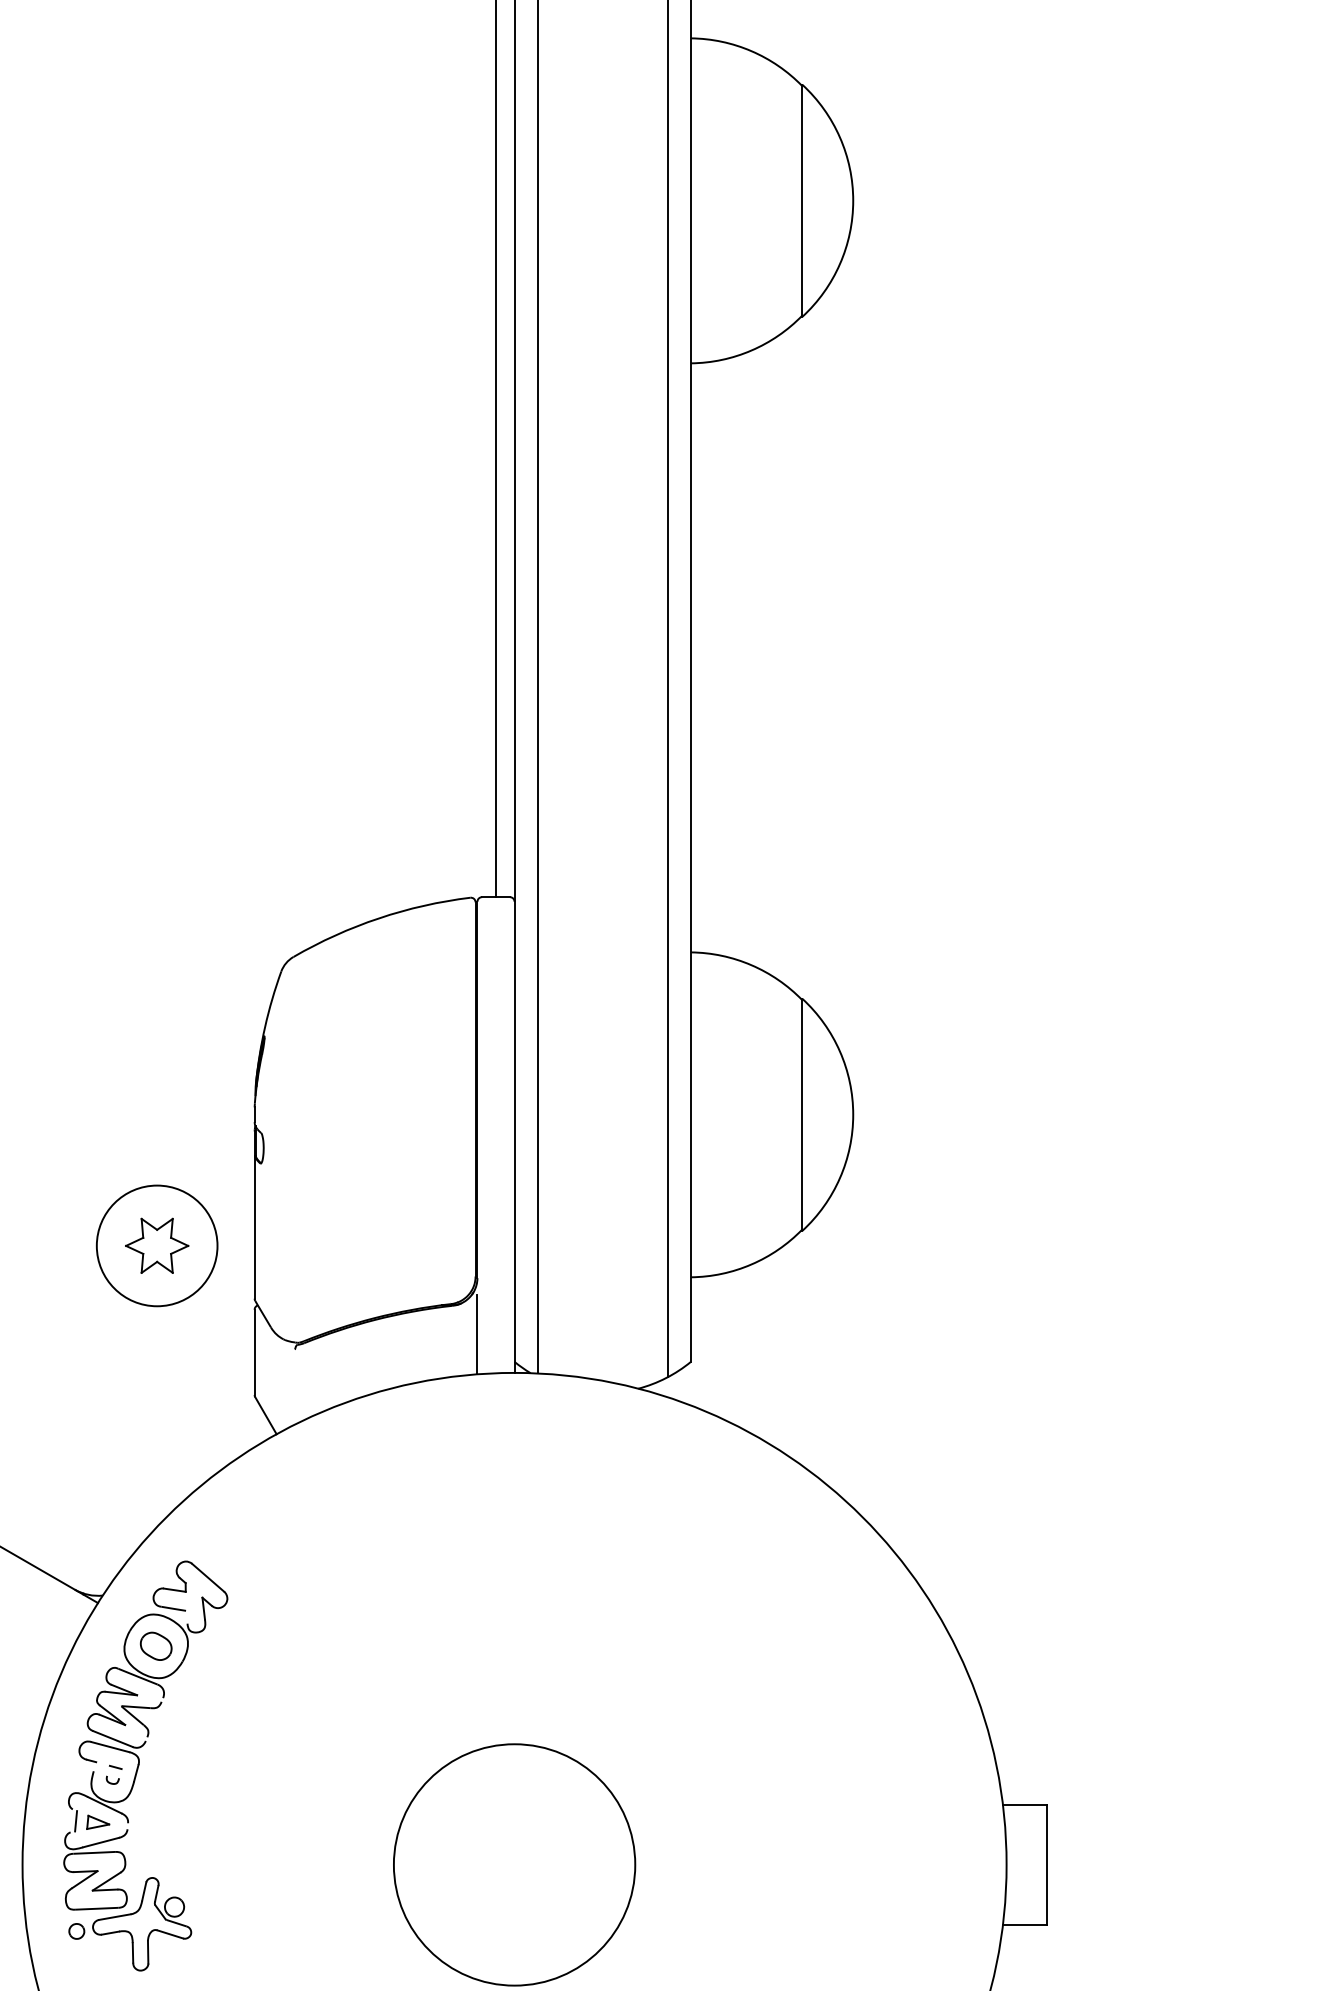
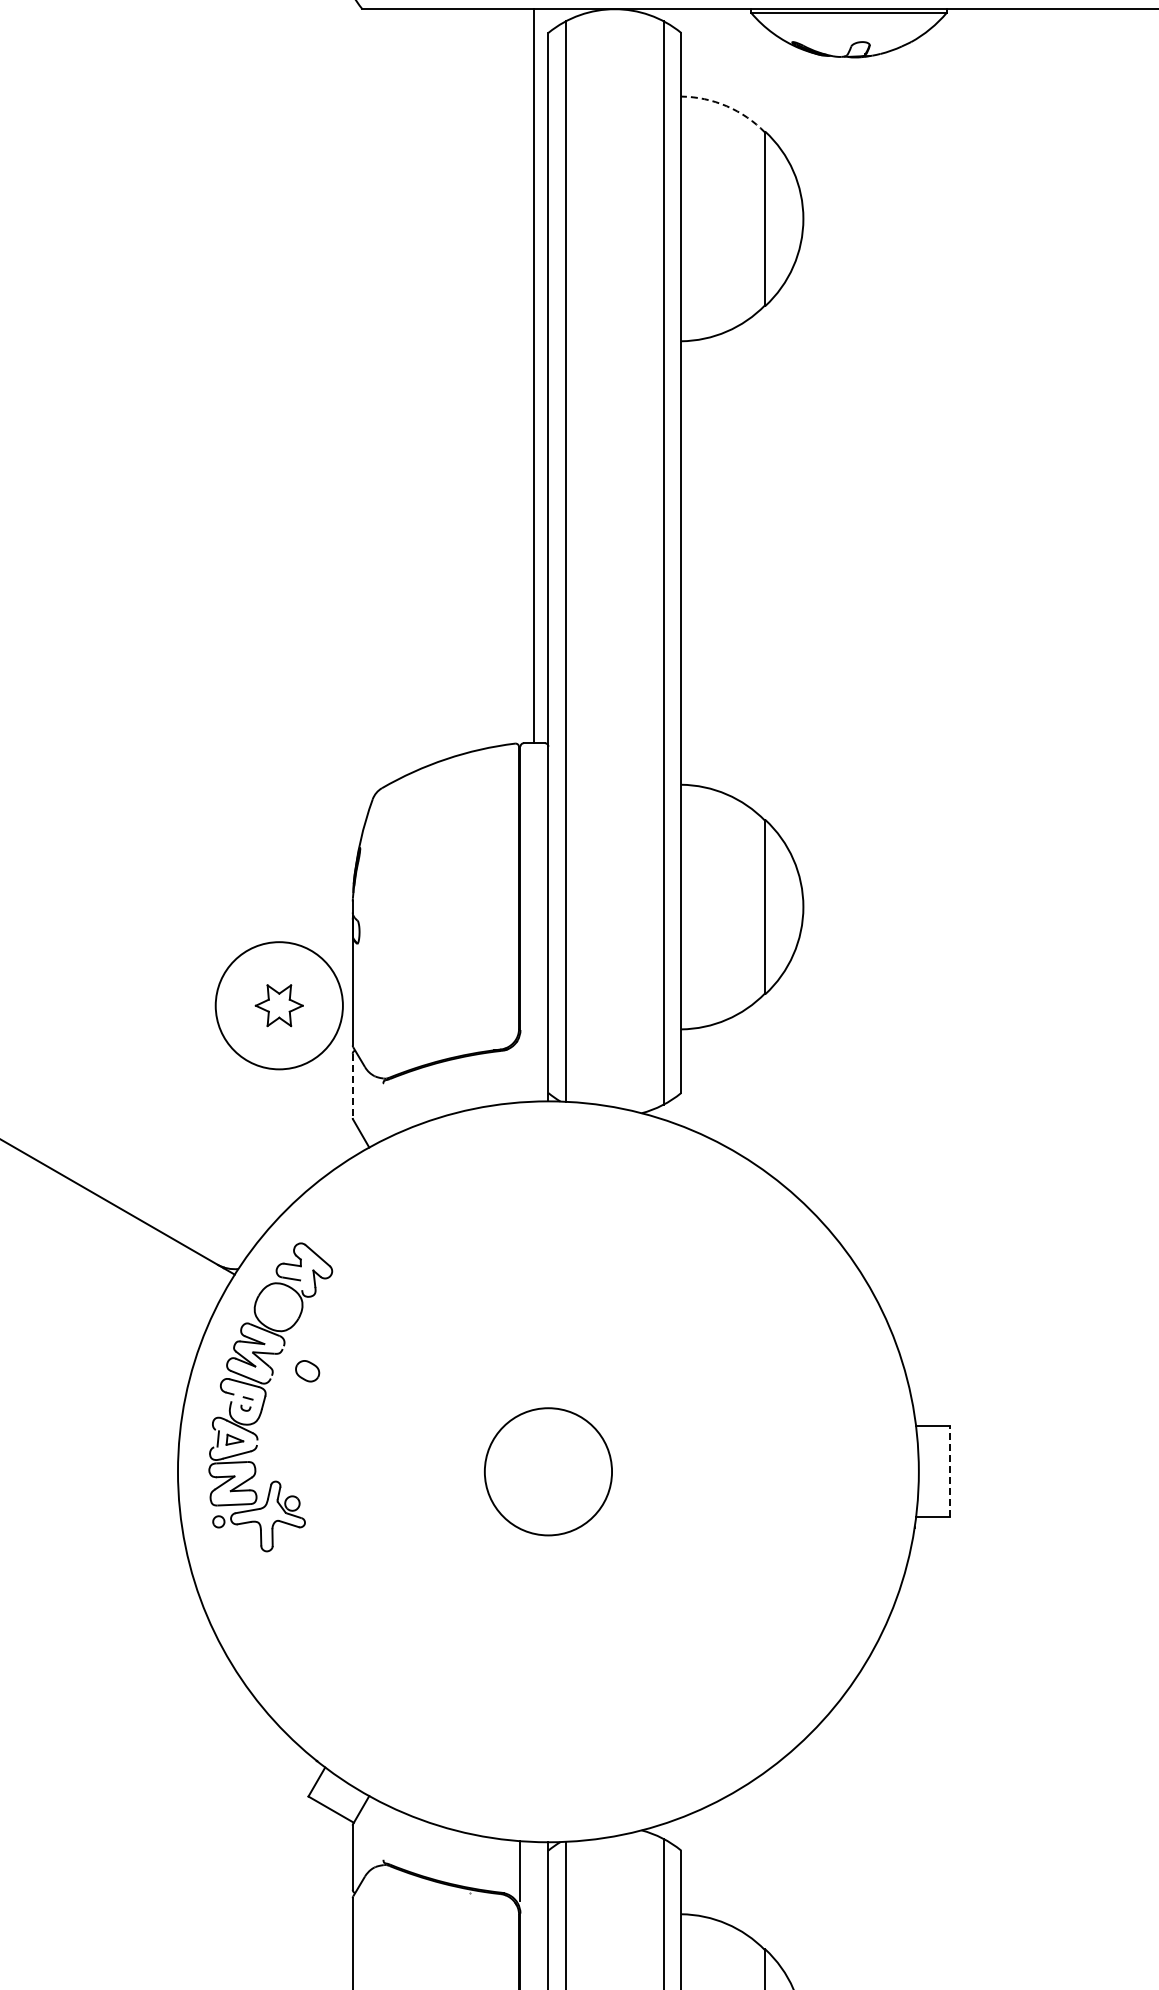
arc: (751, 51) -> (726, 106), solid -> dashed
circle: (156, 1245) -> (278, 1005), size x1.4
line: (477, 1334) -> (520, 1072), removed
line: (254, 1353) -> (352, 1086), solid -> dashed
part: (156, 1646) -> (307, 1371), moved
circle: (514, 1864) -> (548, 1471), size x0.7
line: (1047, 1864) -> (949, 1471), solid -> dashed

